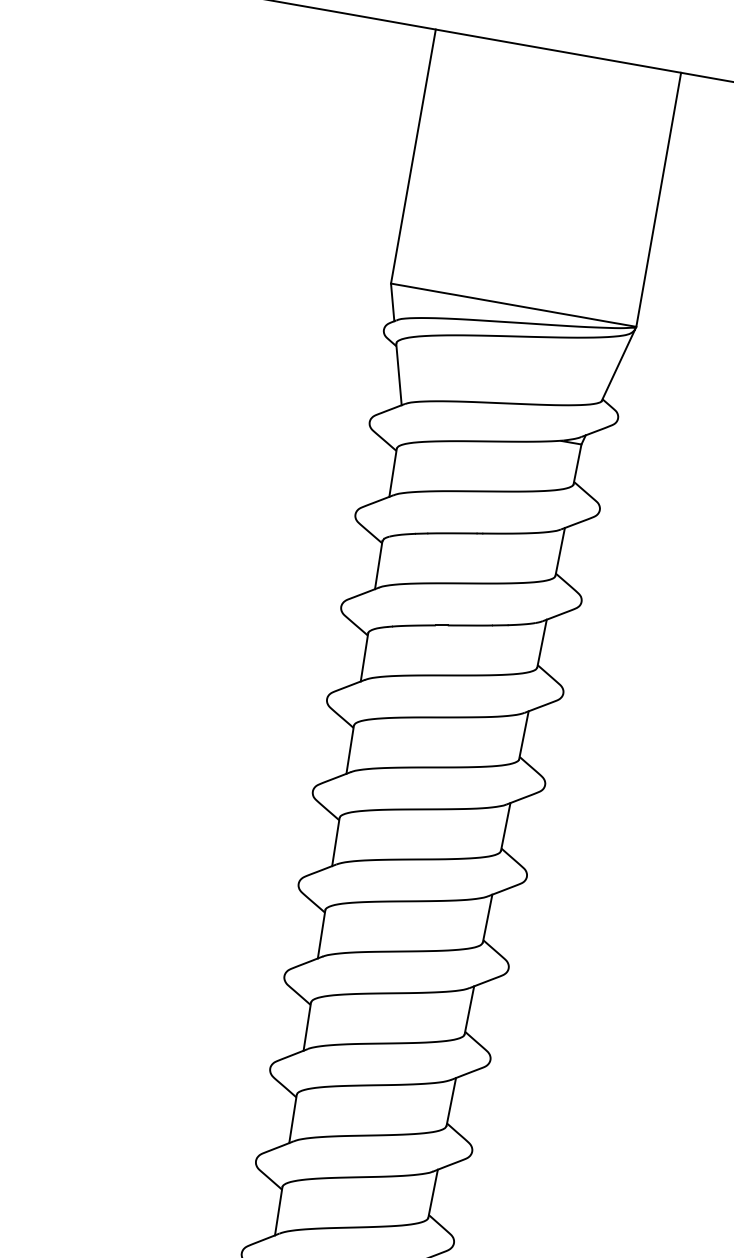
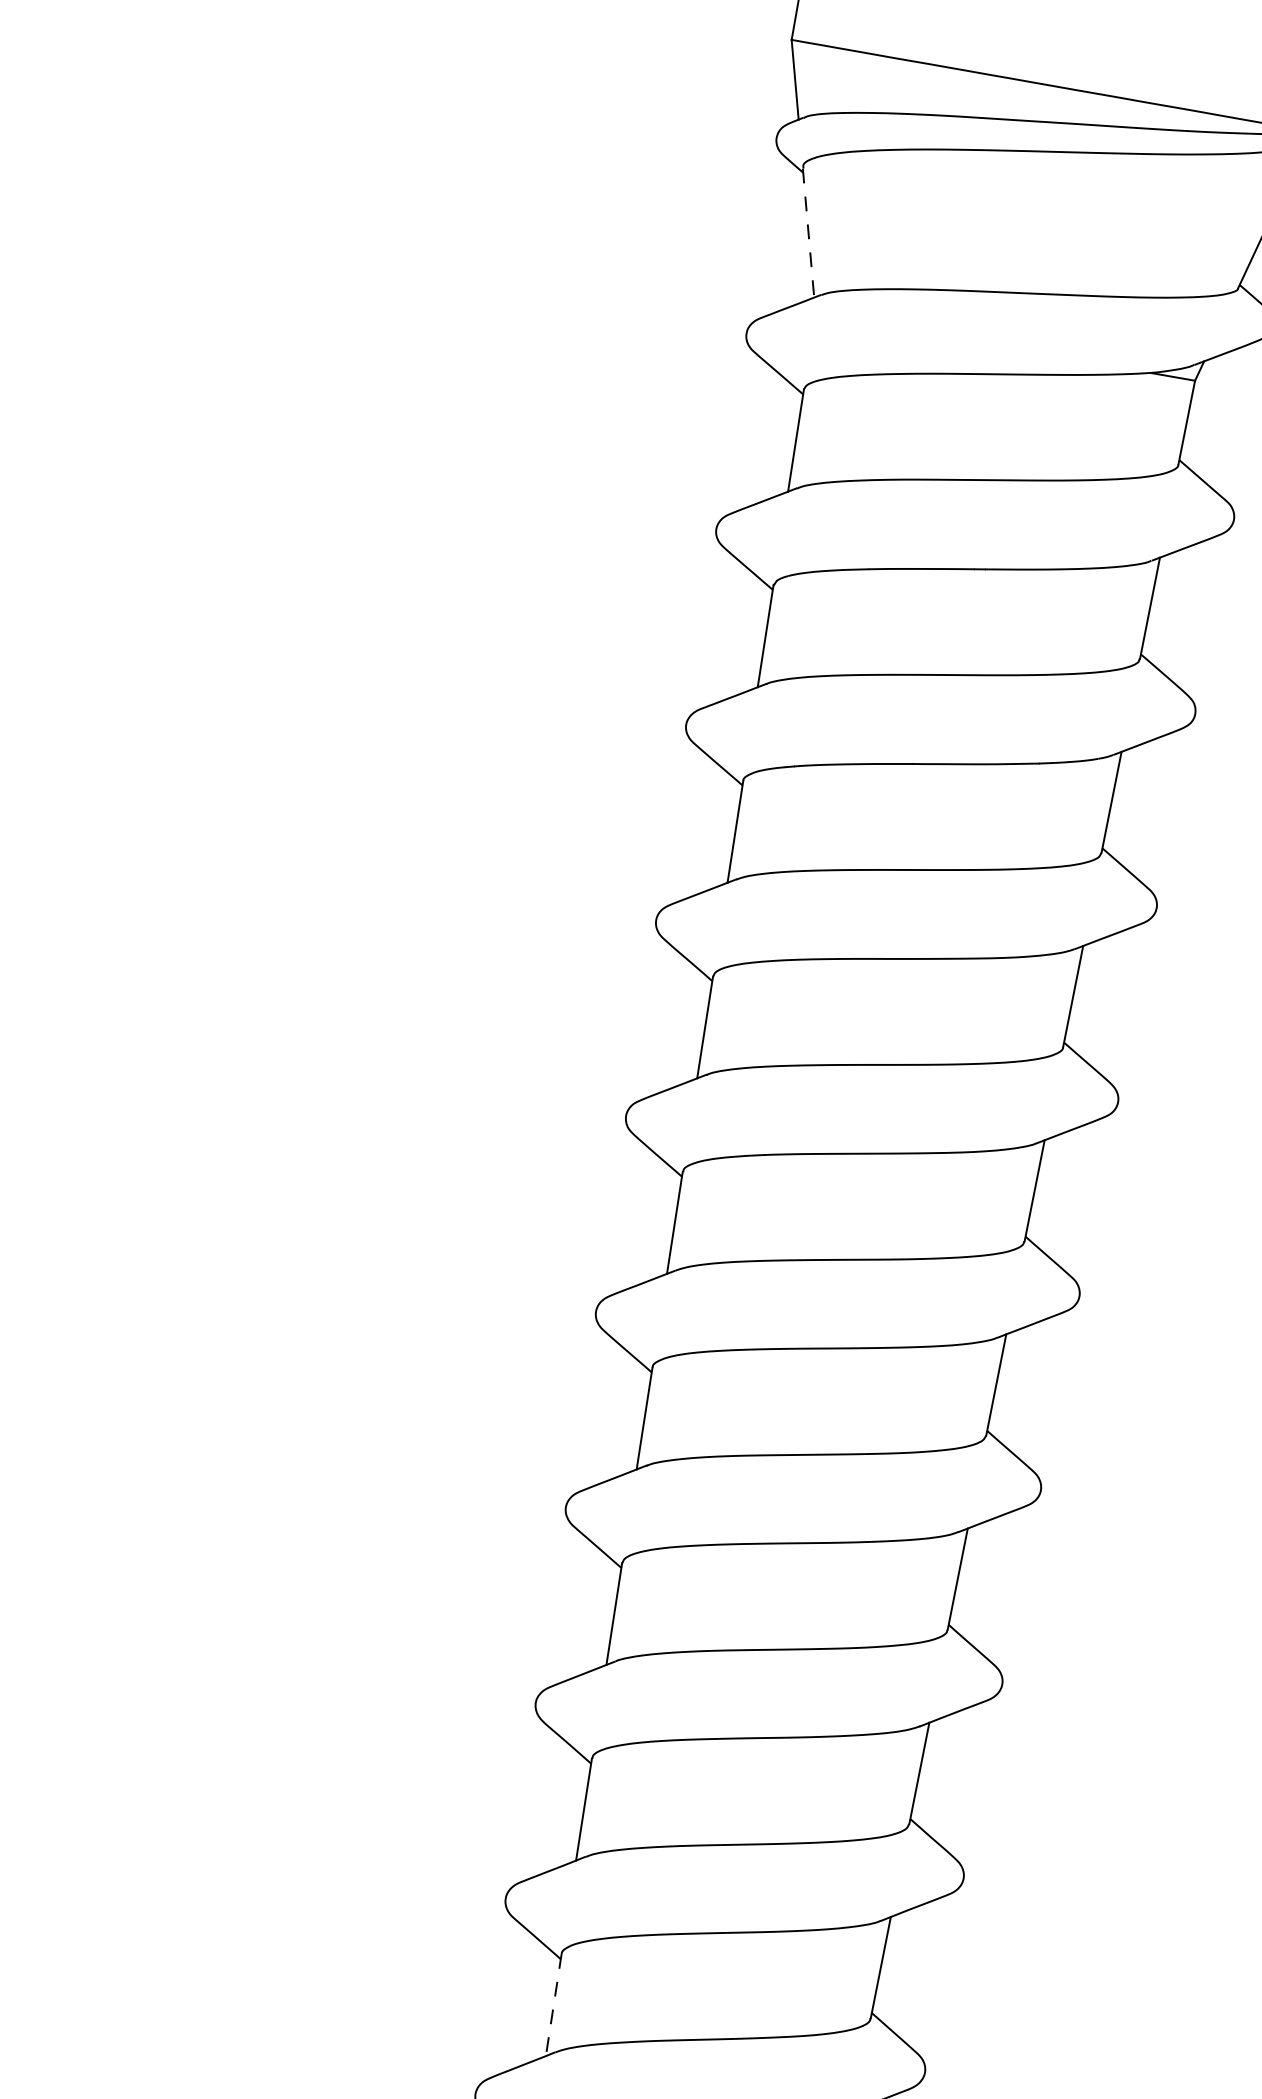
line: (399, 374) -> (809, 232), solid -> dashed
line: (278, 1211) -> (553, 2005), solid -> dashed

